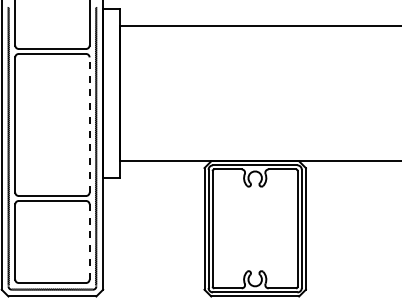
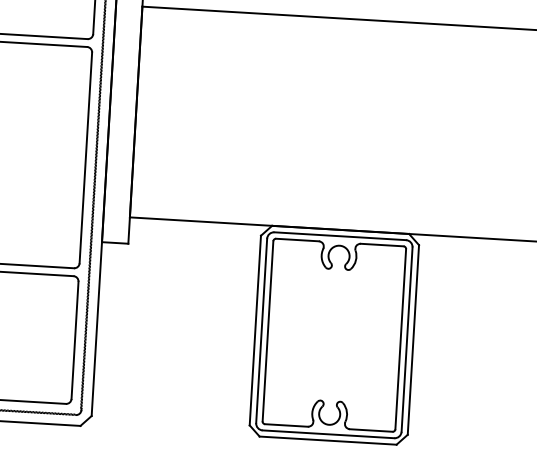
line: (89, 124) -> (85, 157), dashed -> solid
line: (89, 242) -> (74, 341), dashed -> solid

